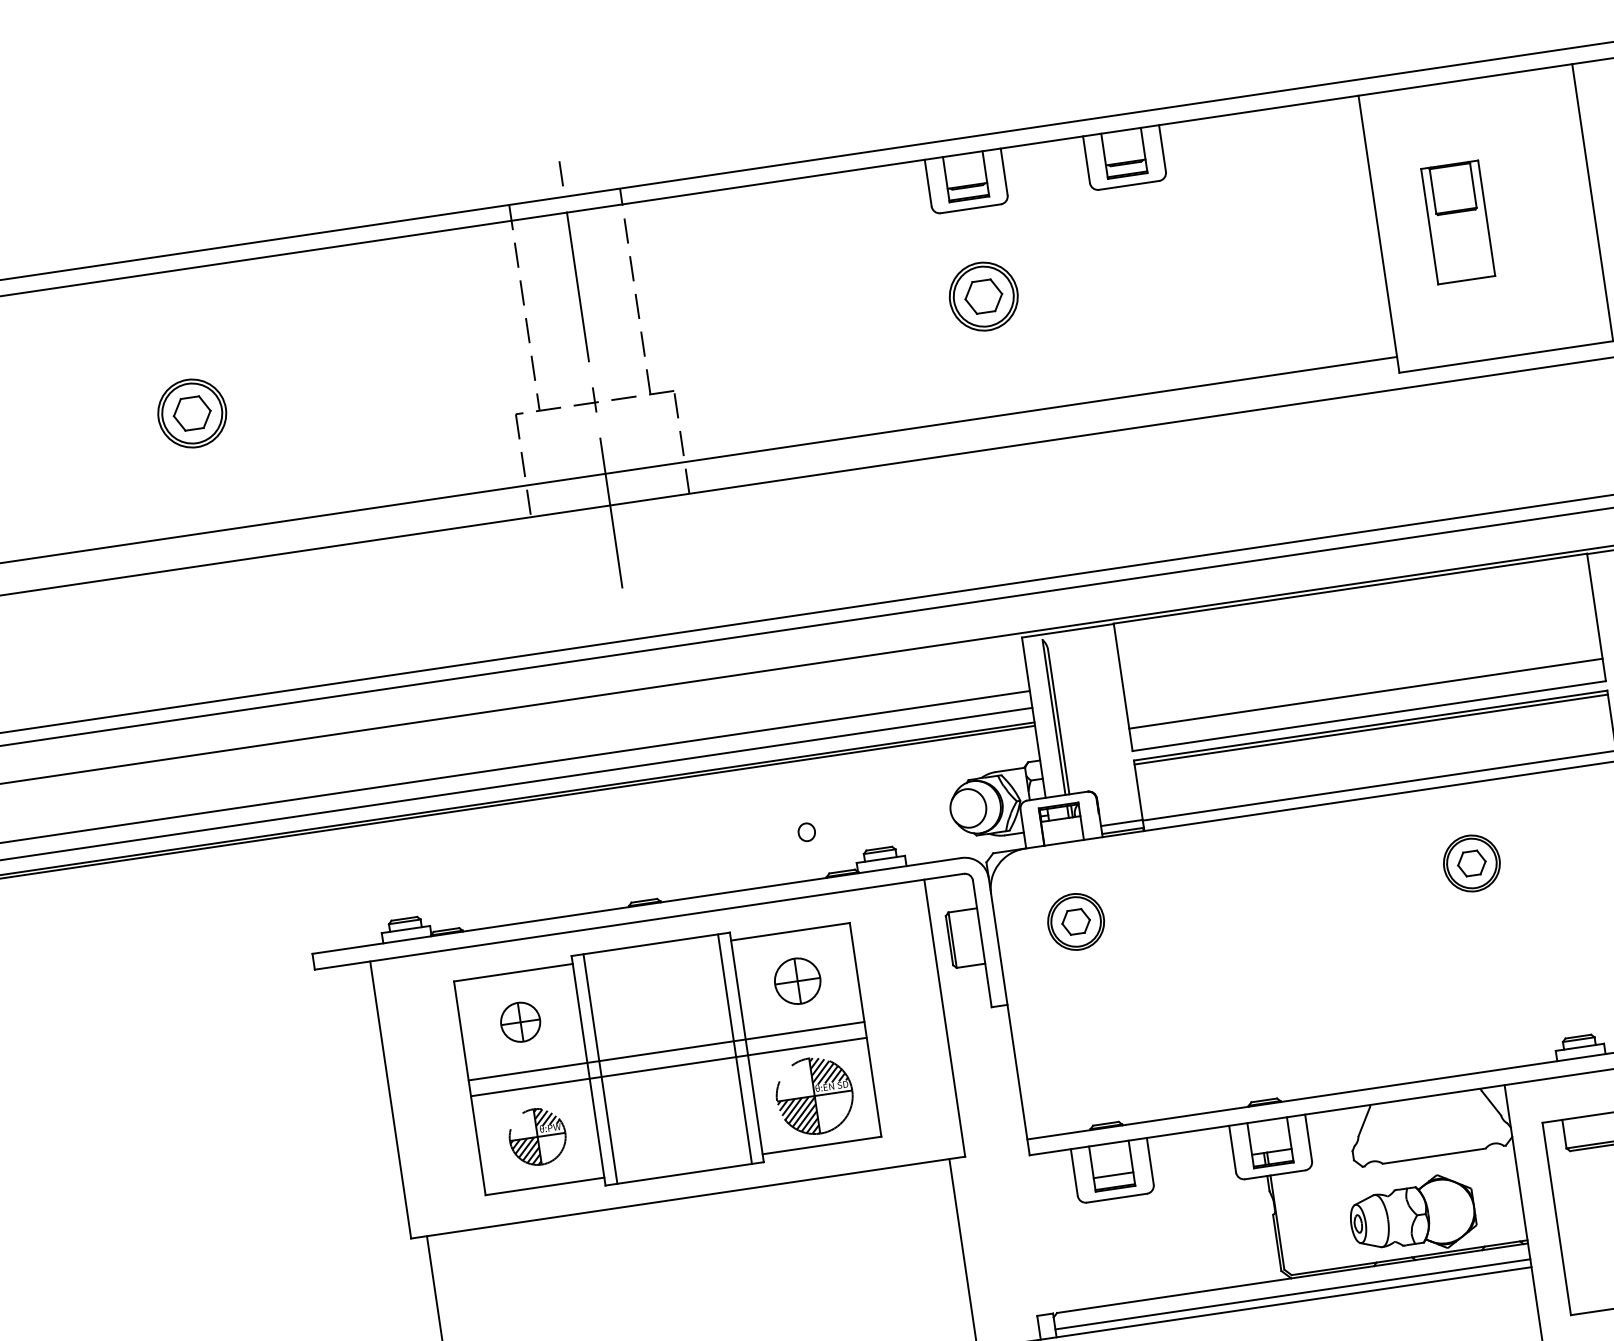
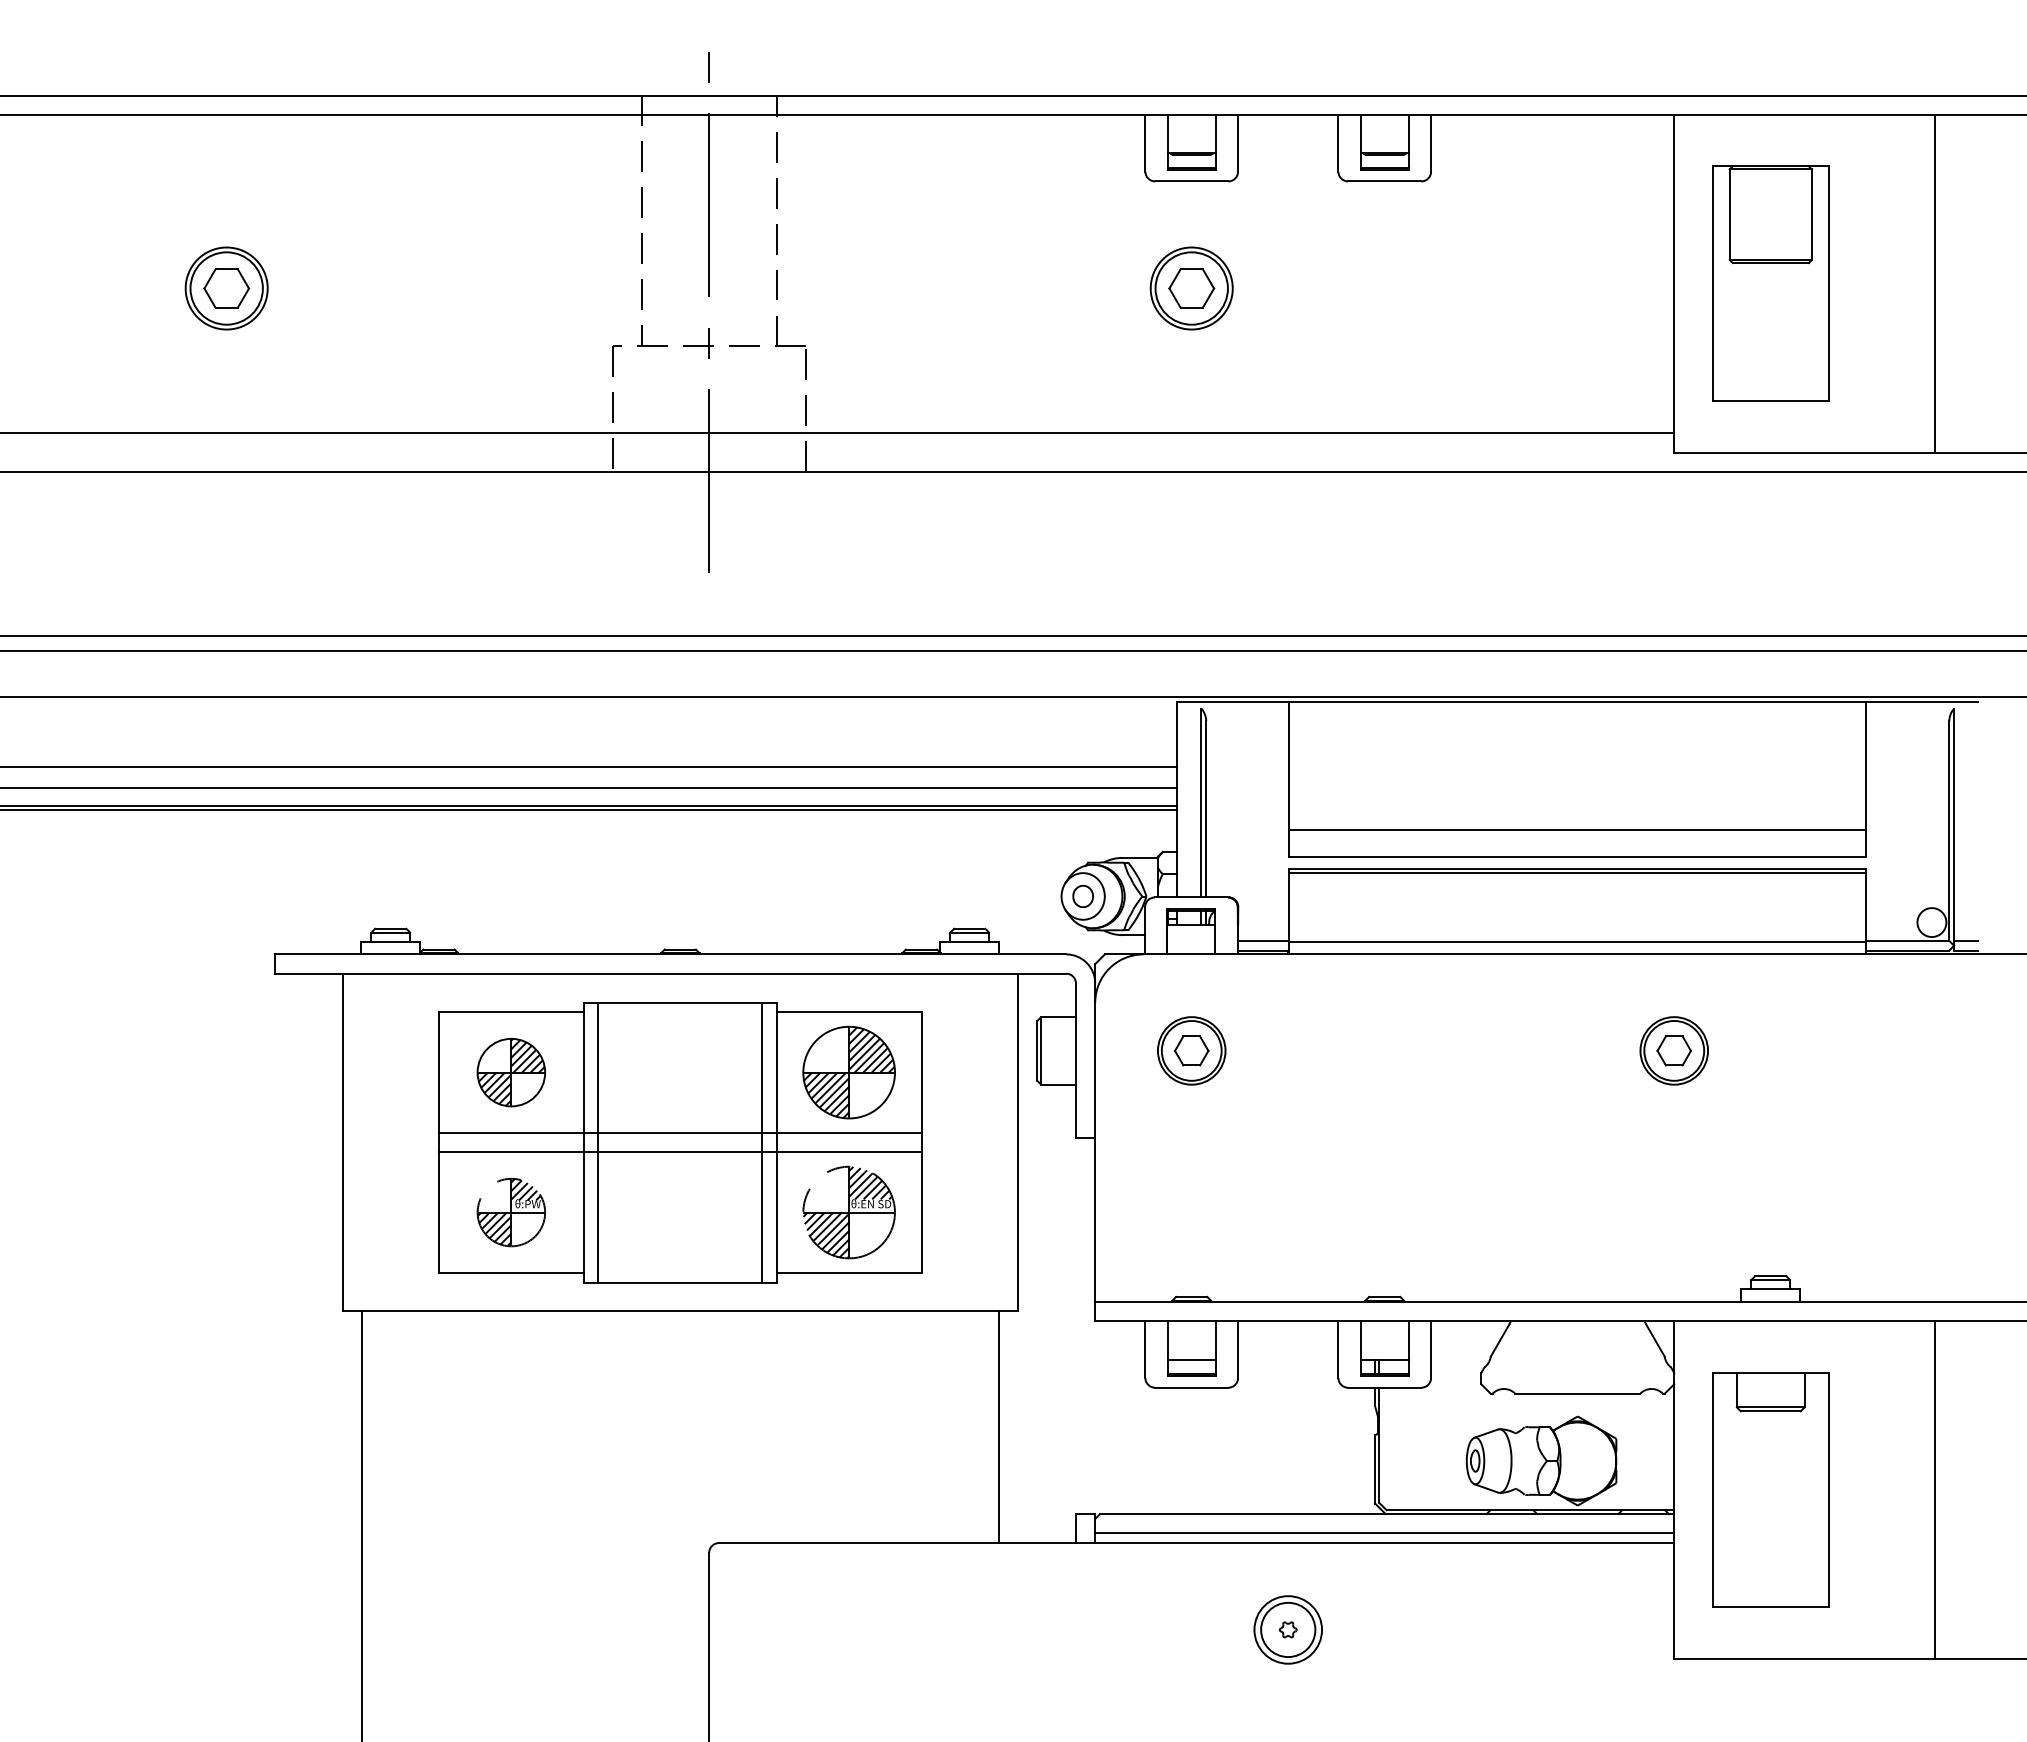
part: (1457, 222) -> (1770, 283), size x1.67
part: (807, 832) -> (1083, 896), moved
part: (797, 981) -> (848, 1072), size x1.67
part: (519, 1022) -> (510, 1072), size x1.43

